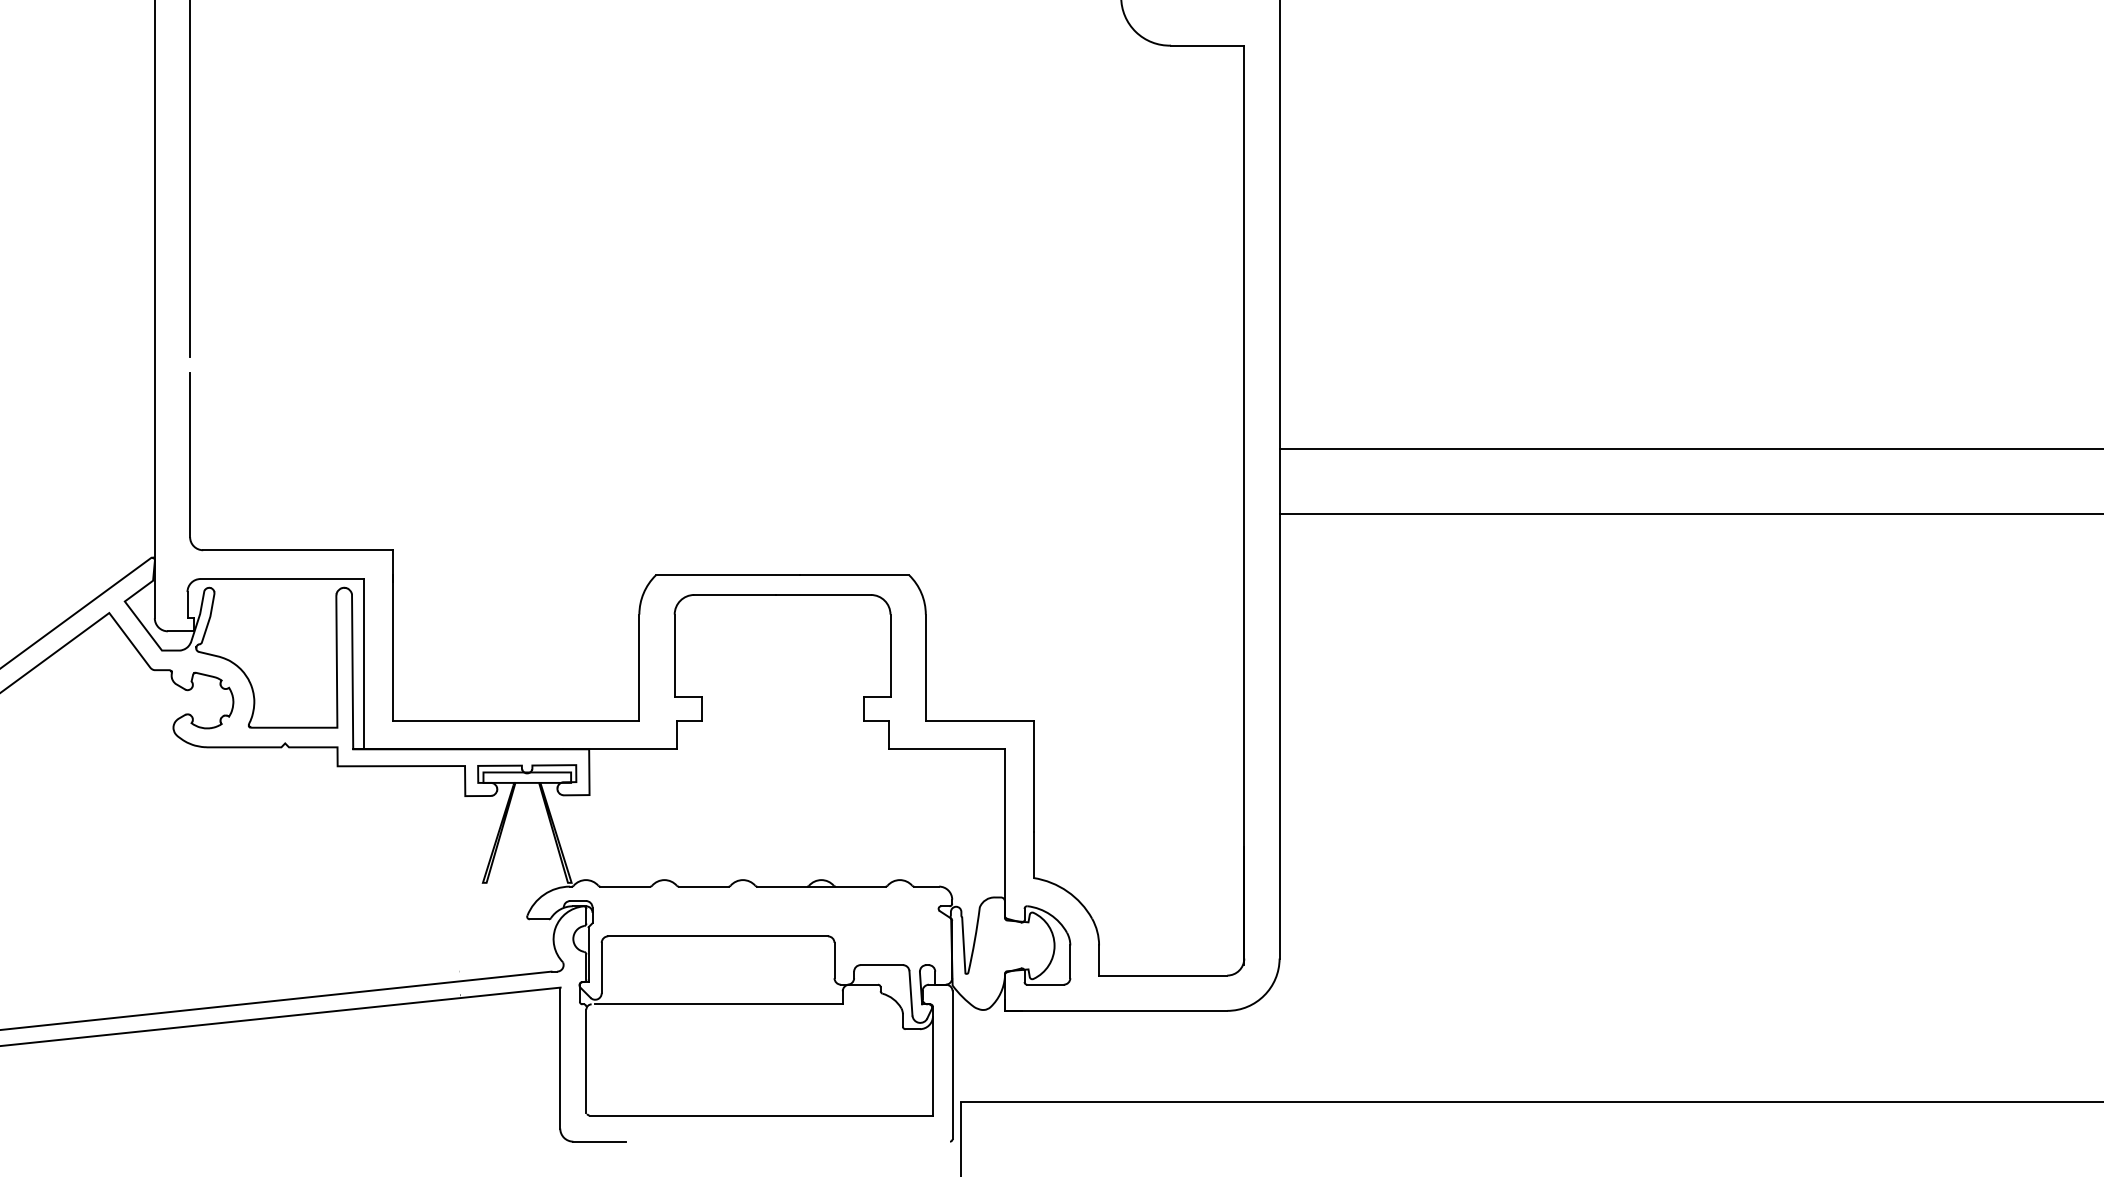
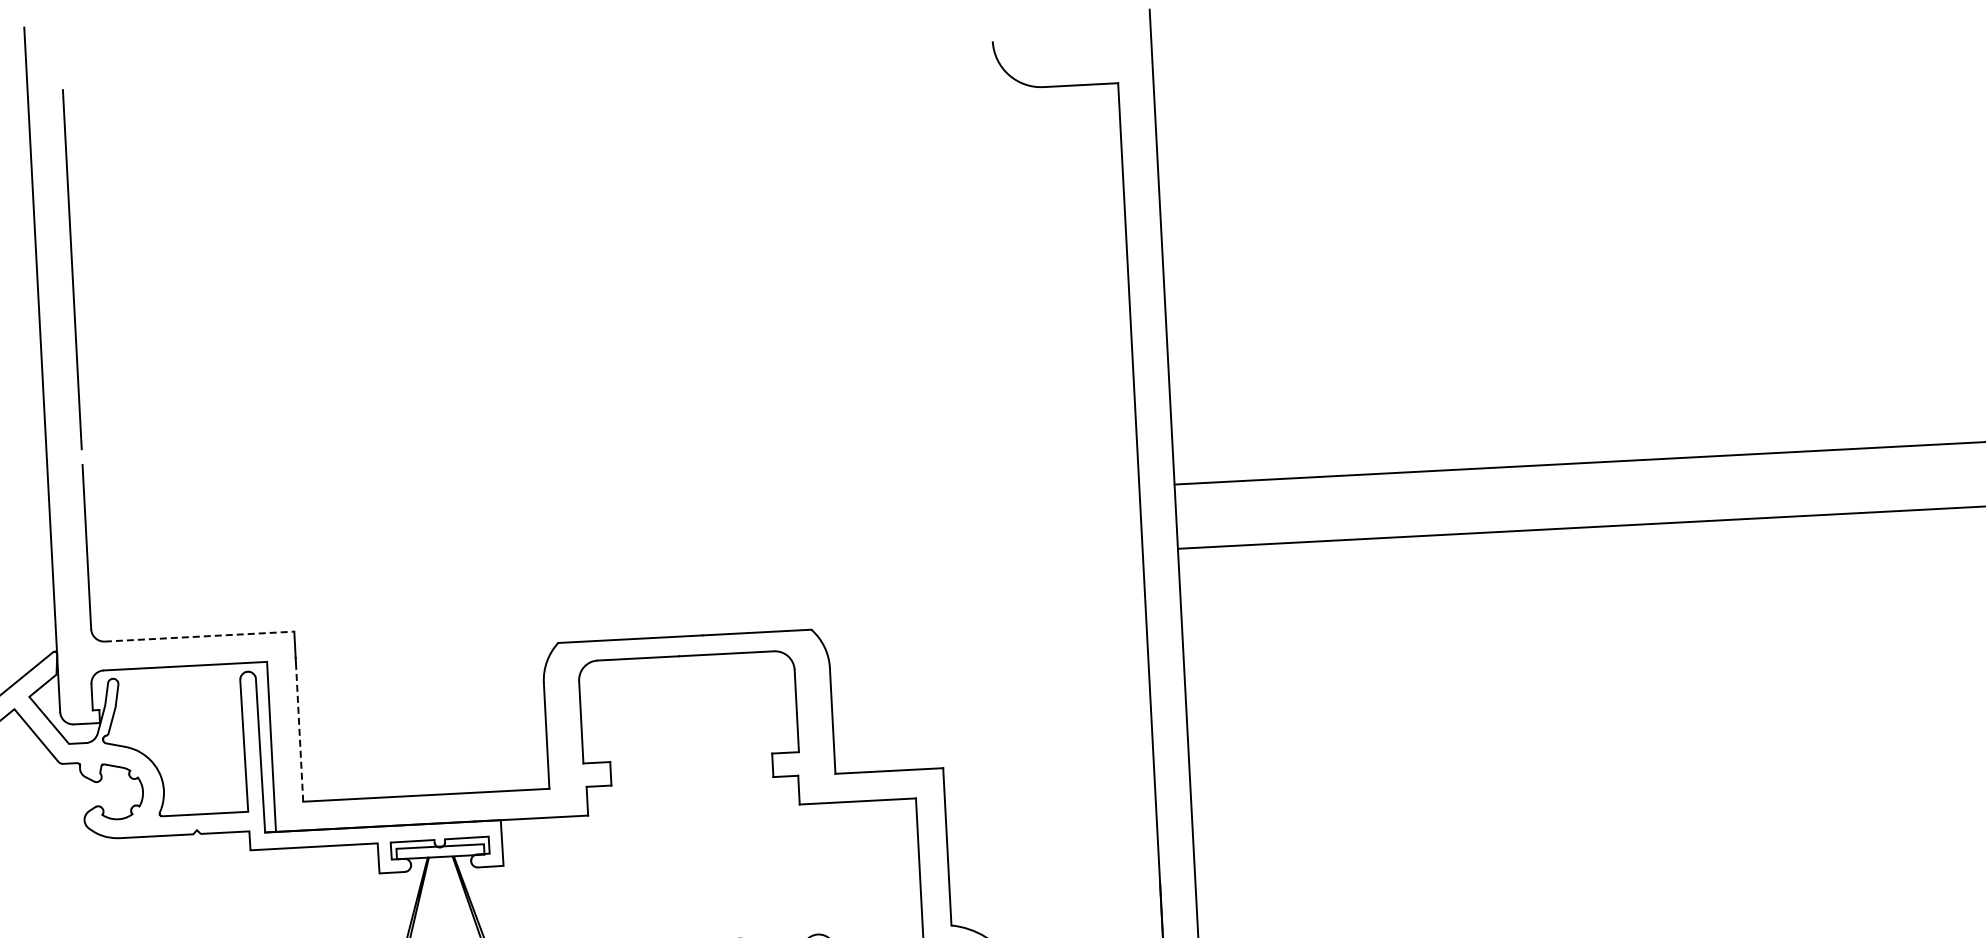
line: (298, 550) -> (200, 636), solid -> dashed
line: (392, 647) -> (299, 728), solid -> dashed

